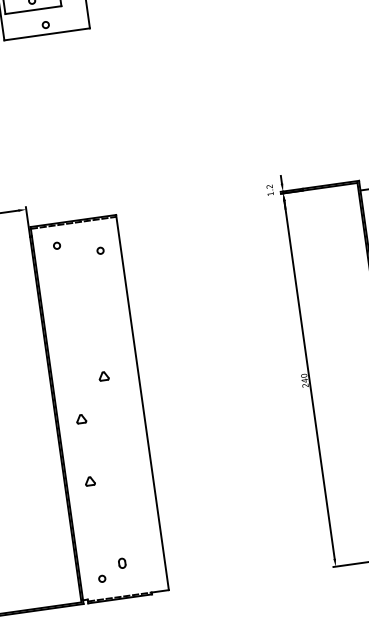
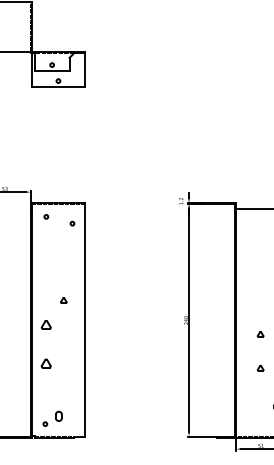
part: (81, 418) -> (46, 324), size x1.6
part: (90, 481) -> (46, 363), size x1.6
part: (121, 563) -> (58, 416), size x1.6

